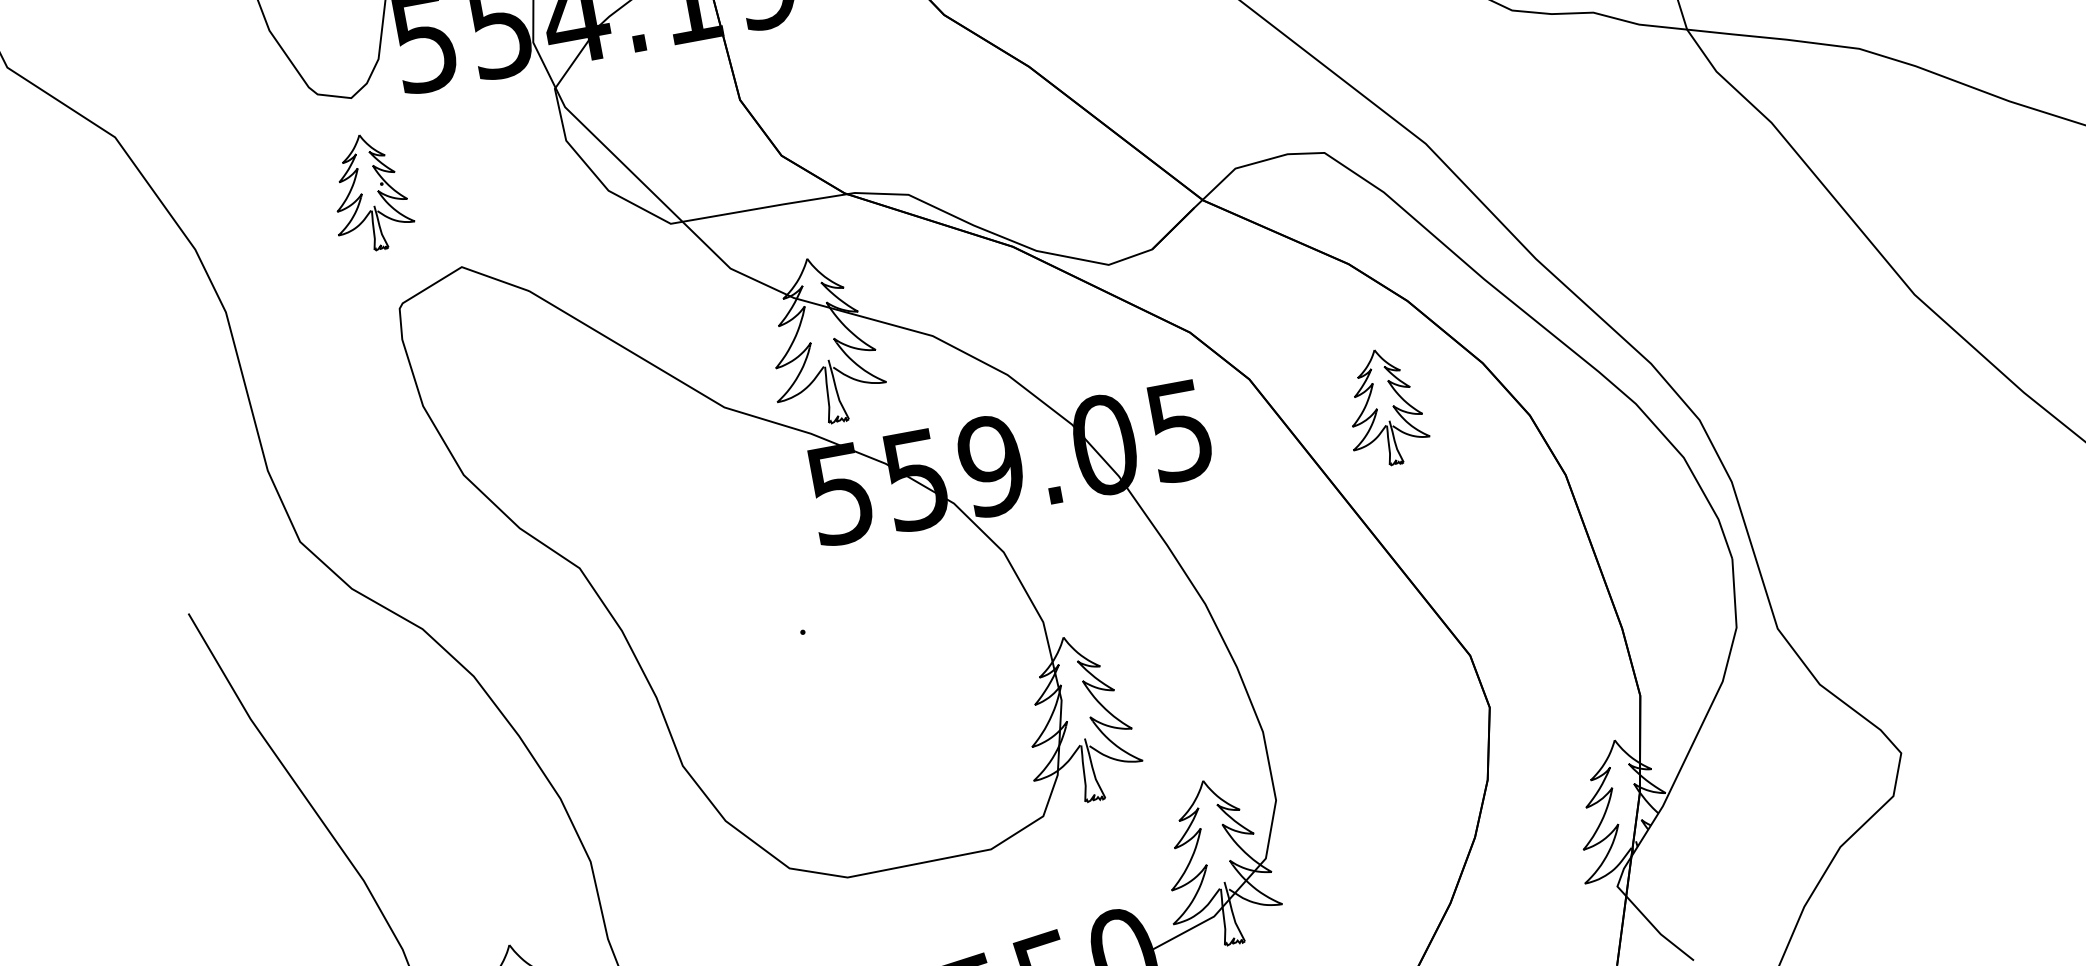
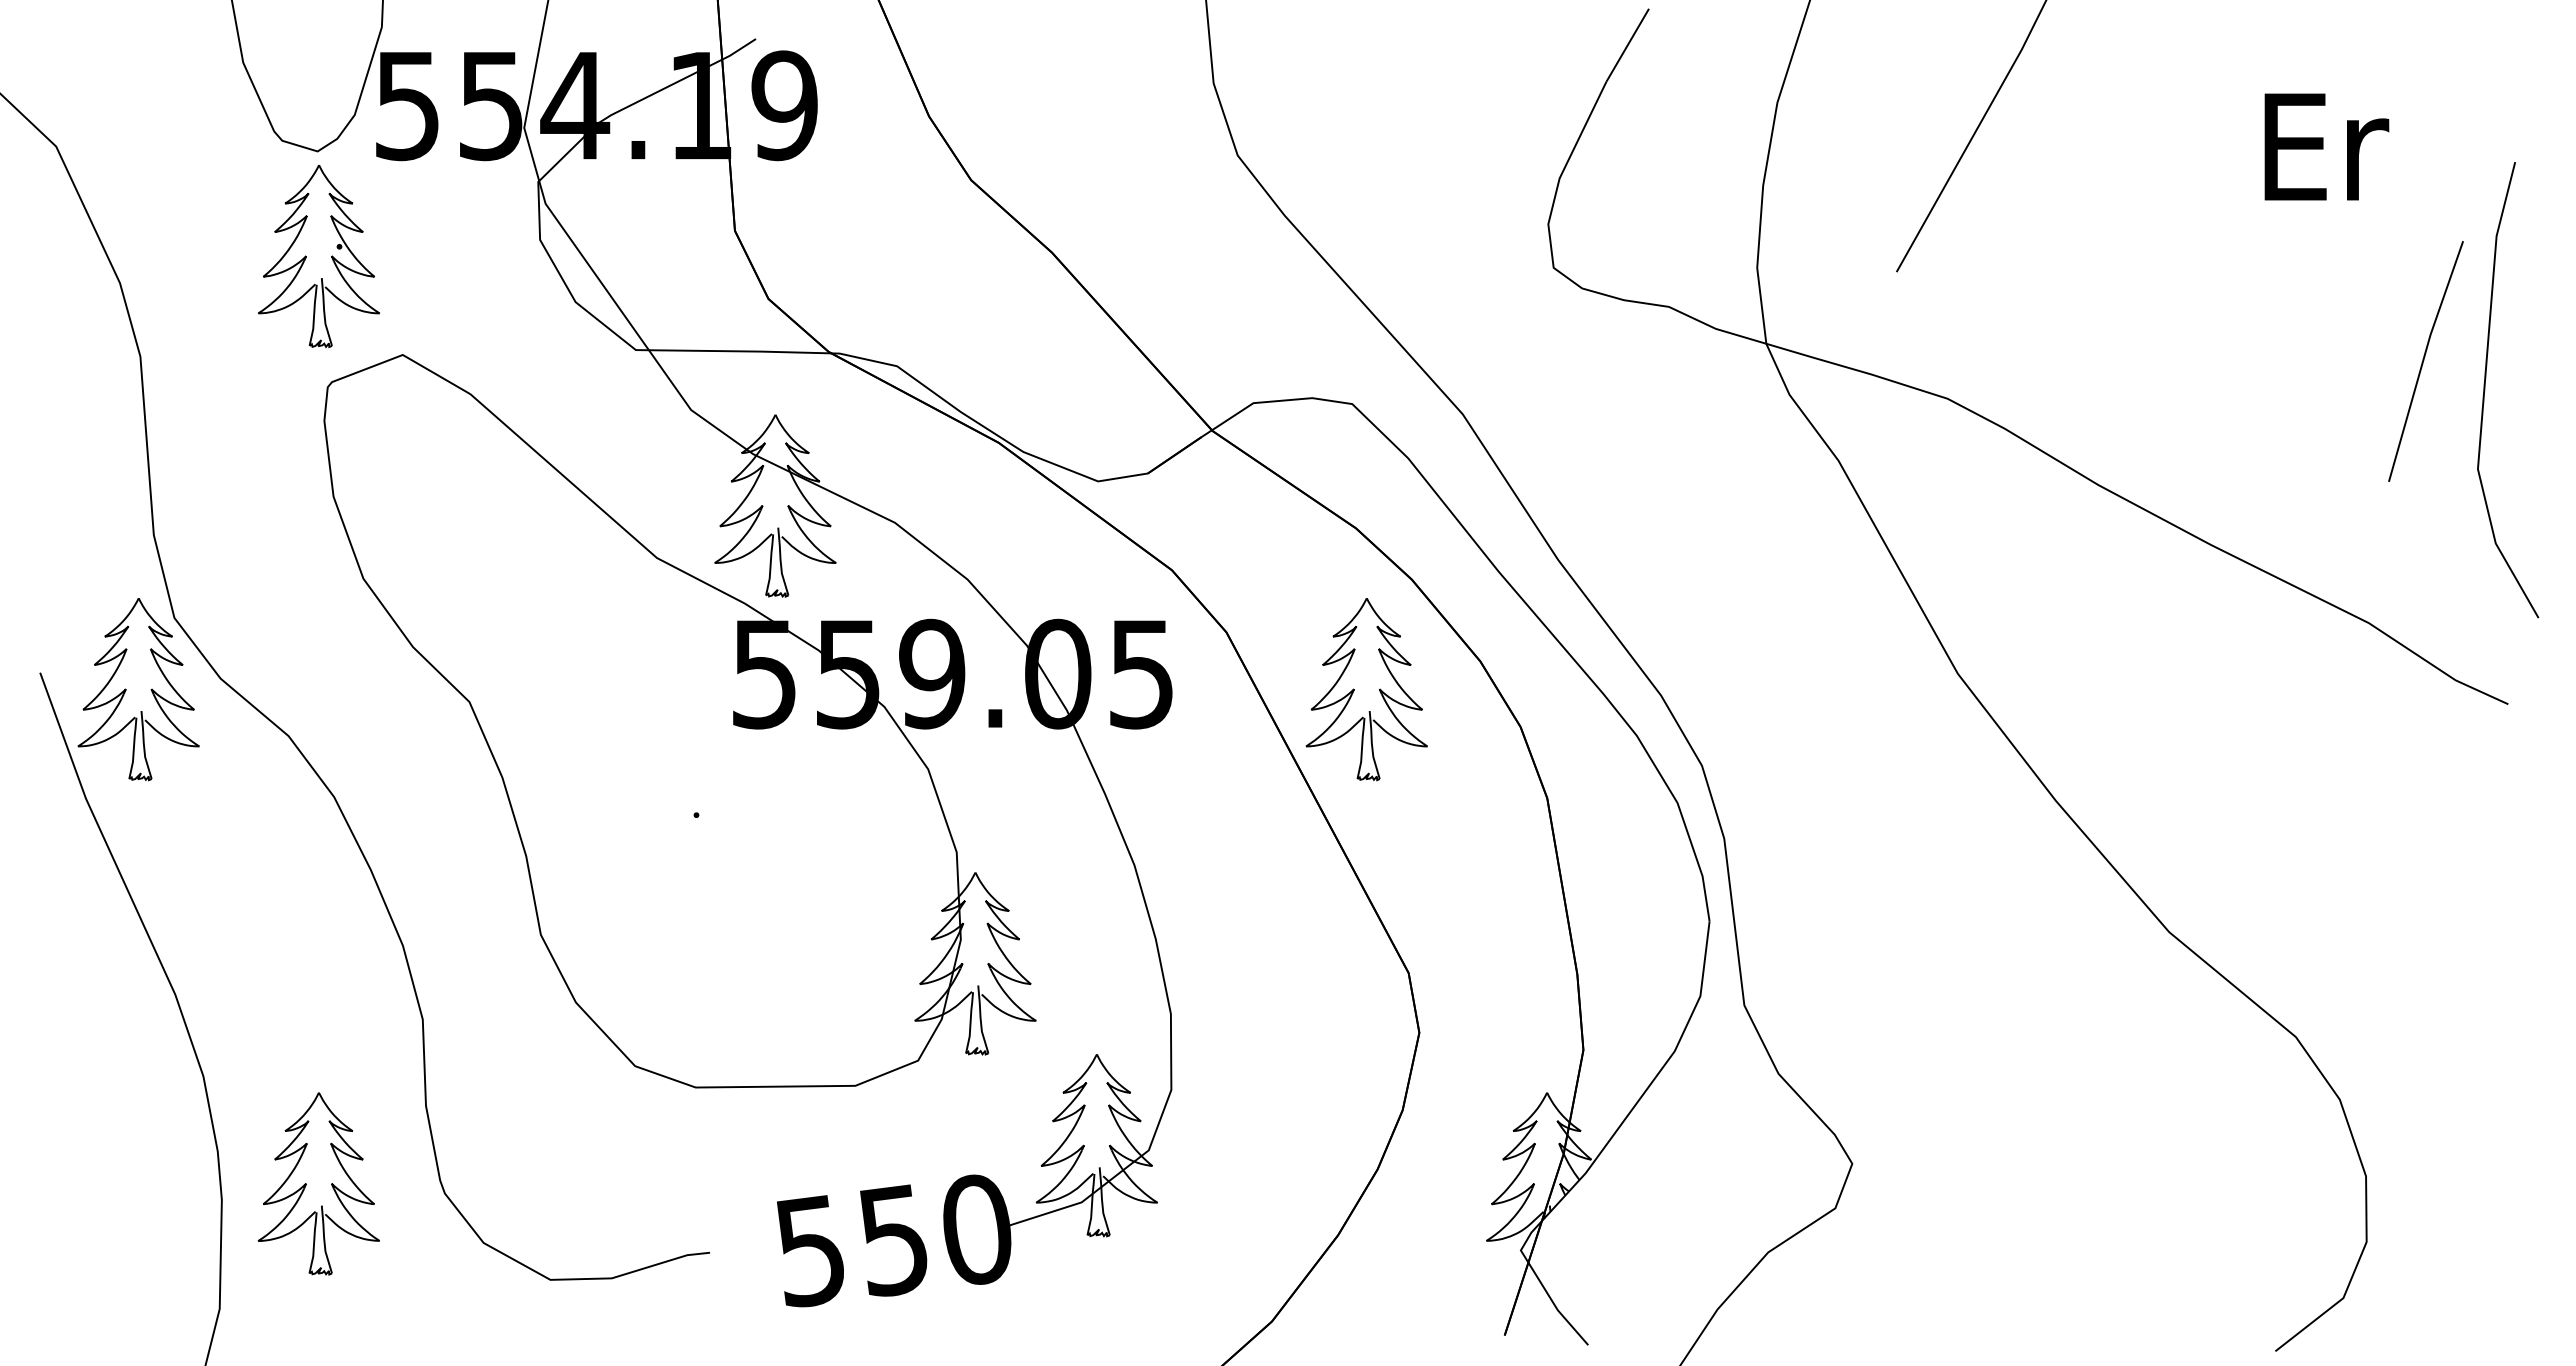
part: (369, 192) -> (318, 256), size x1.43
part: (1384, 407) -> (1366, 689), size x1.43
part: (279, 612) -> (138, 689), added

